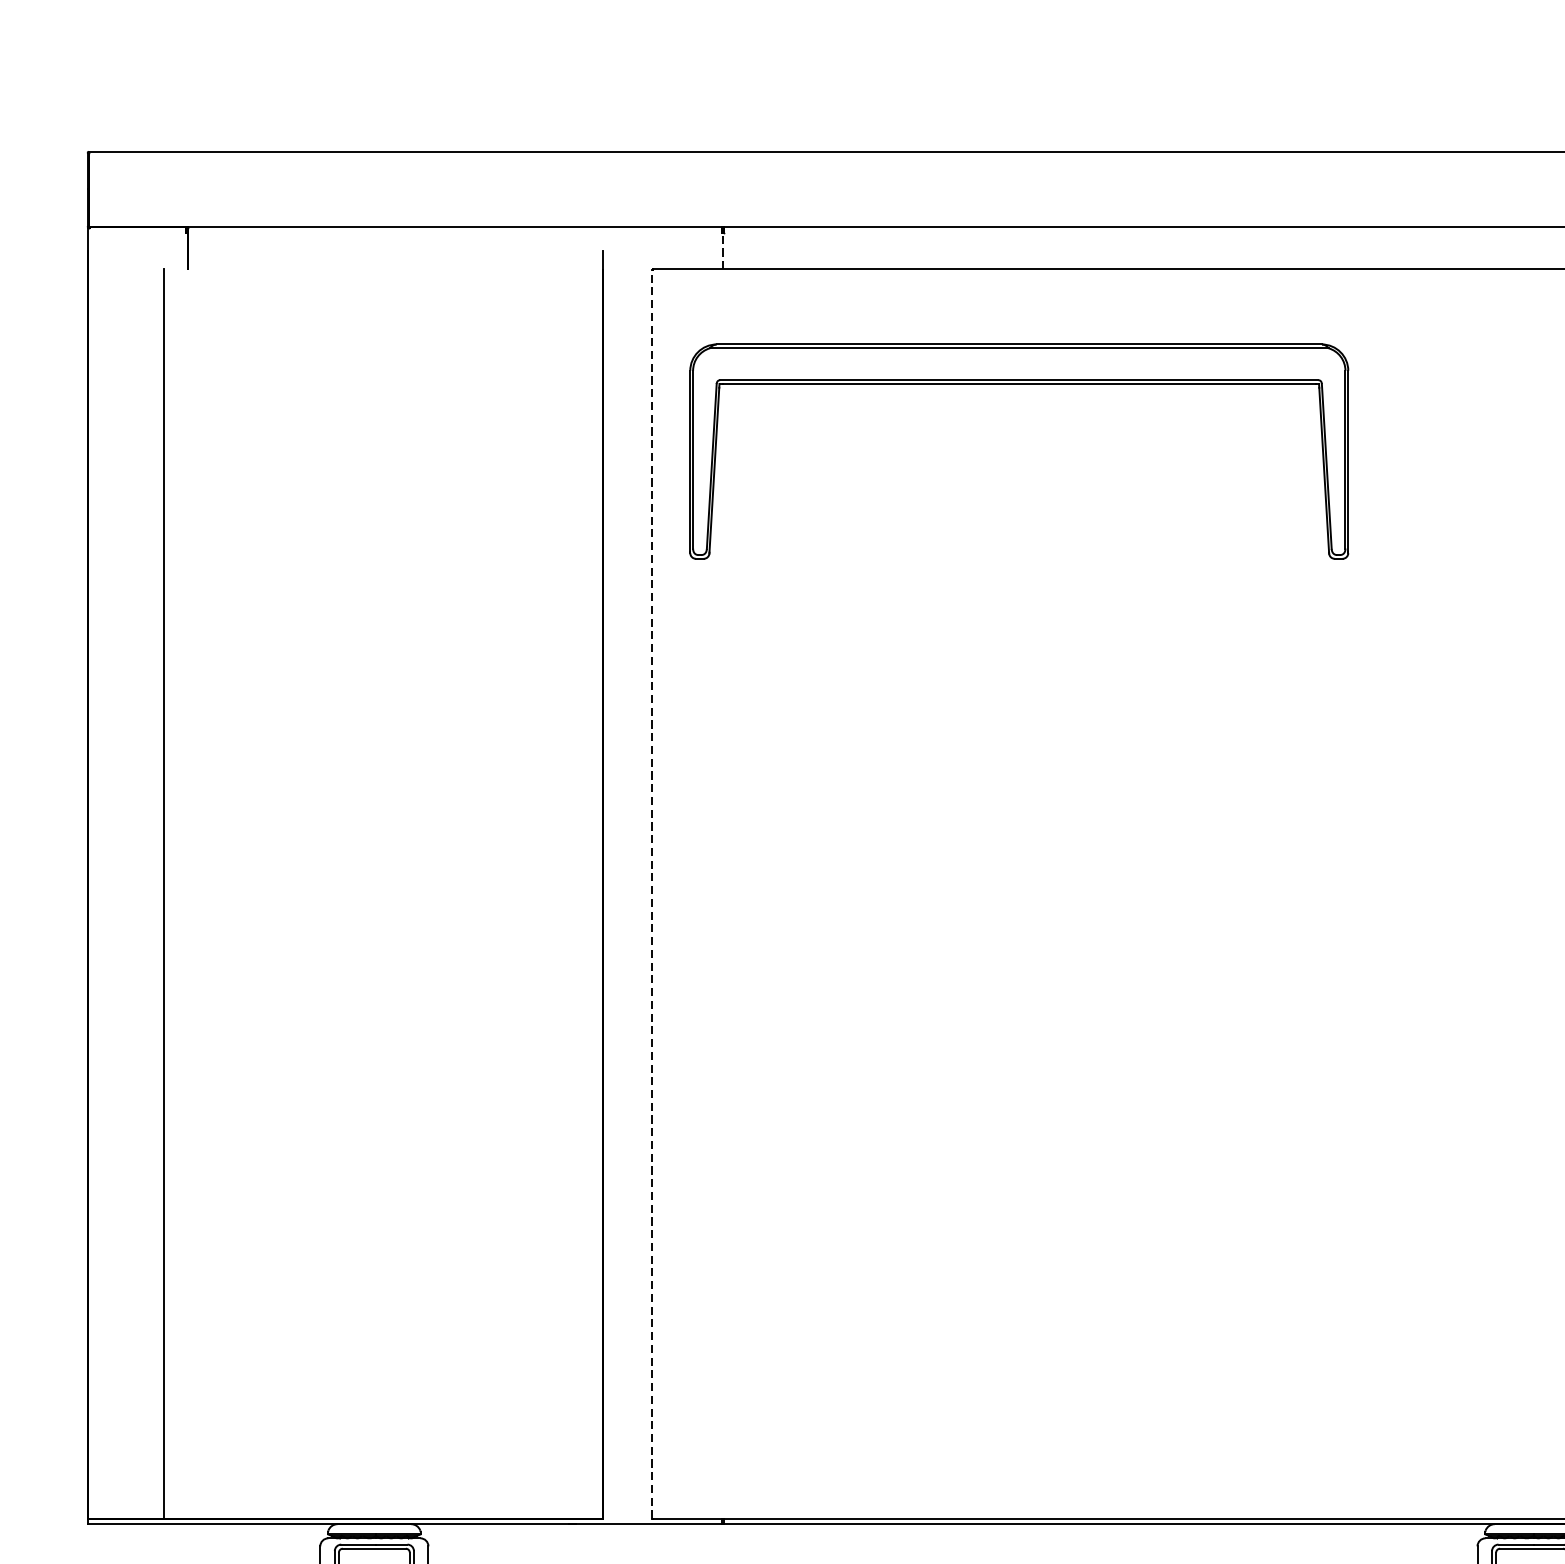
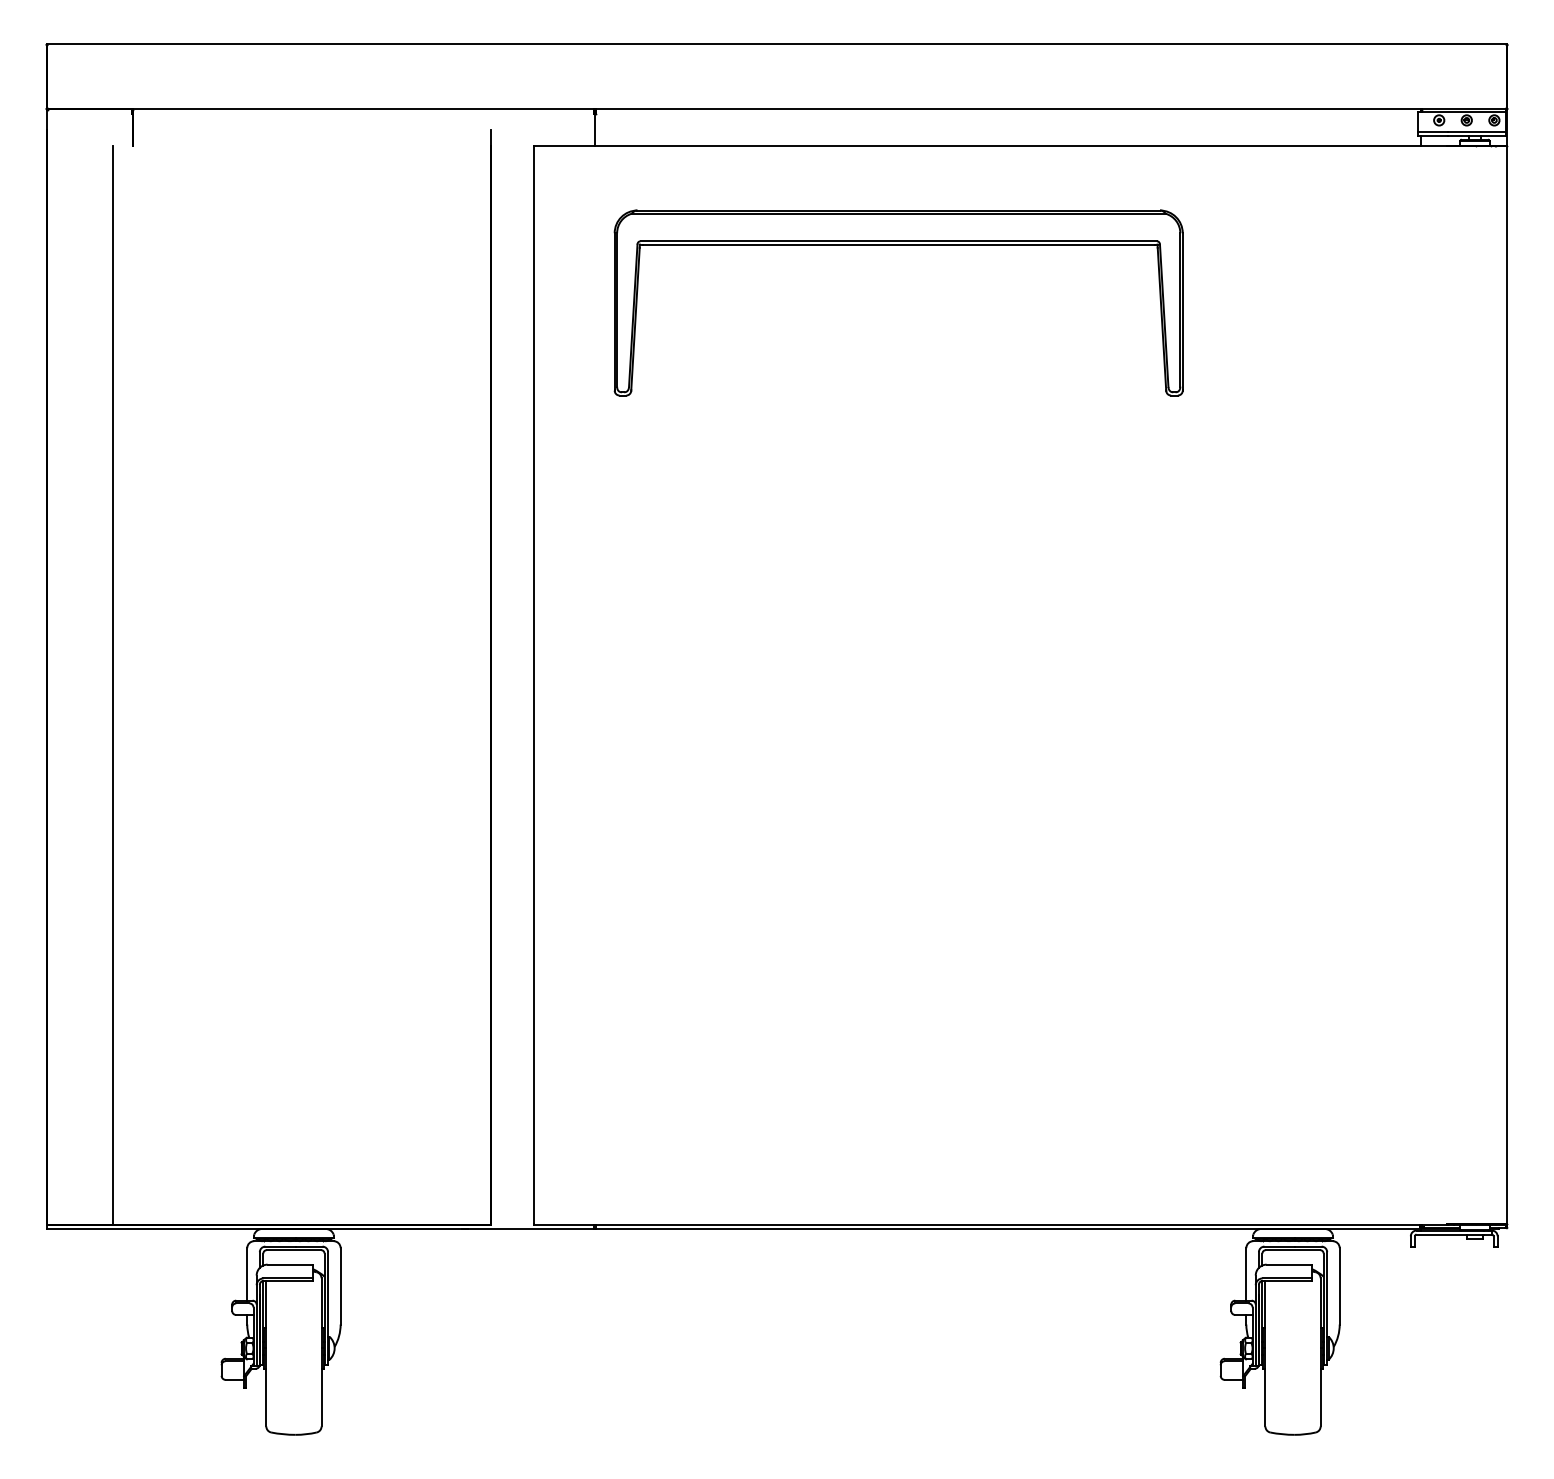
line: (723, 250) -> (595, 129), dashed -> solid
part: (1019, 385) -> (898, 245), moved
line: (651, 894) -> (533, 685), dashed -> solid

